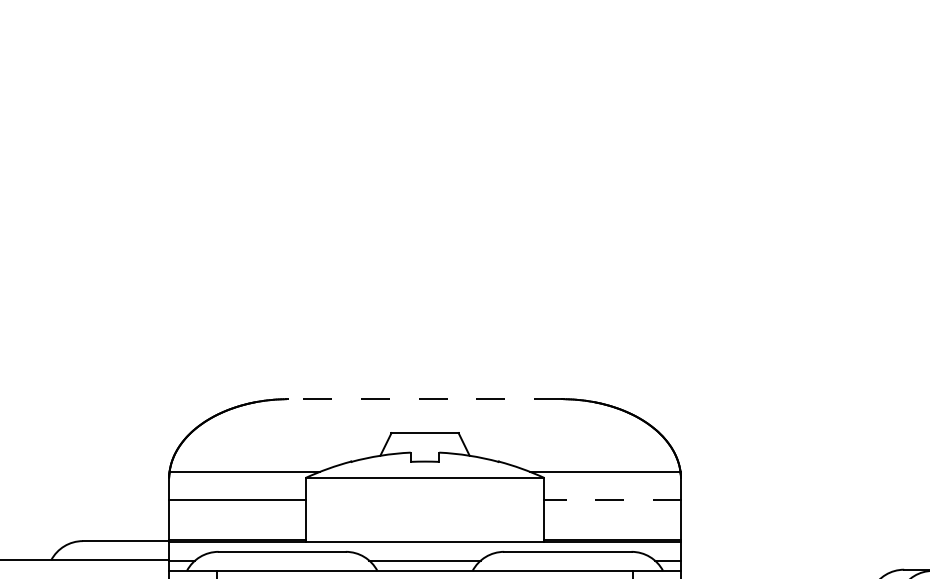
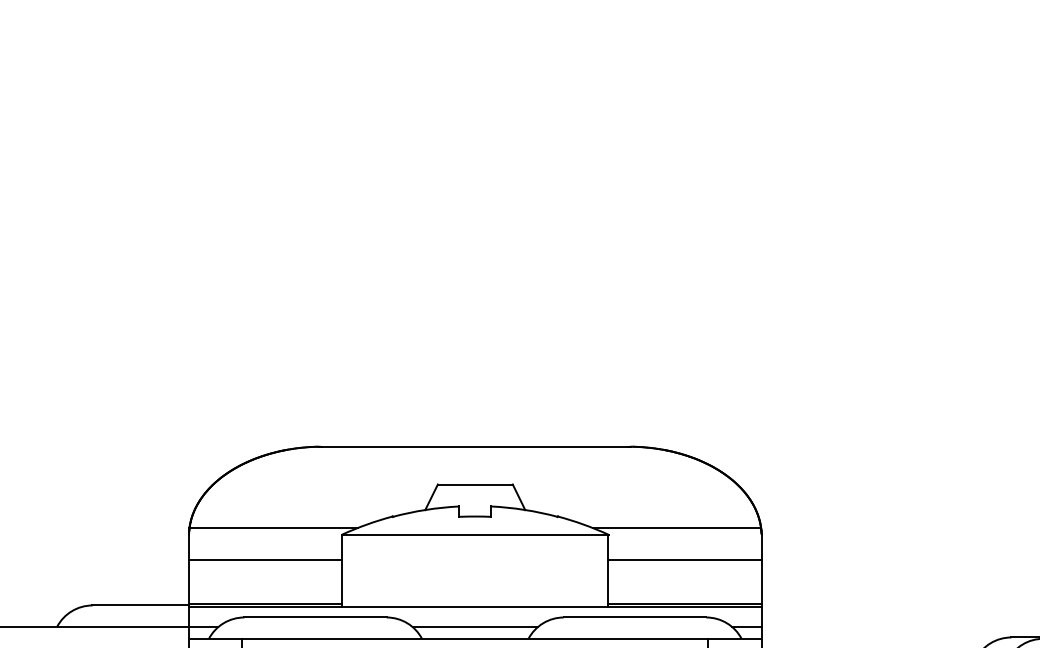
line: (425, 399) -> (475, 447), dashed -> solid
line: (612, 500) -> (685, 560), dashed -> solid

